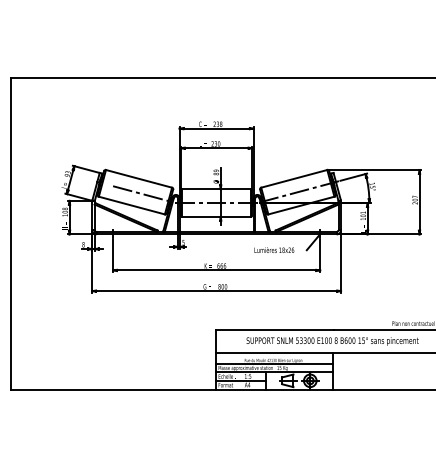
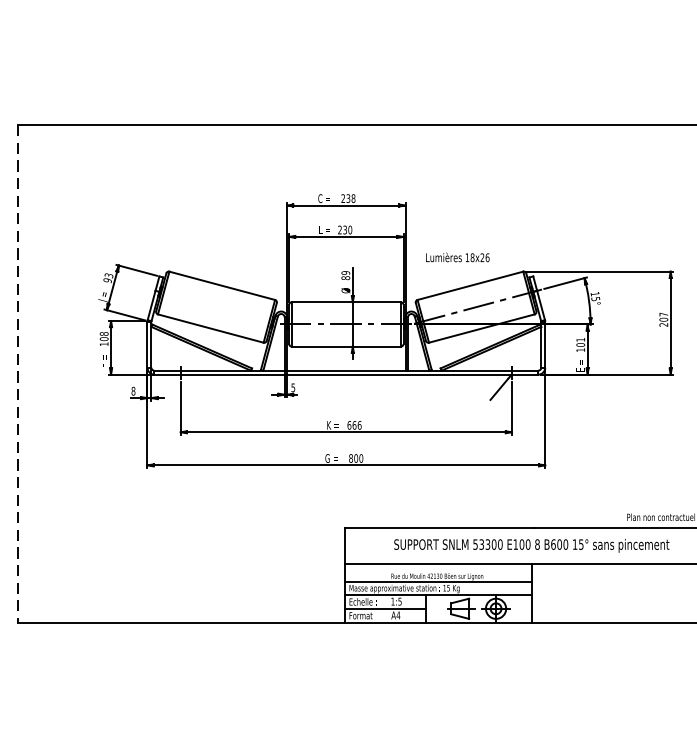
line: (141, 193) -> (226, 309), removed
line: (11, 234) -> (18, 374), solid -> dashed
text: (274, 249) -> (458, 256), moved

